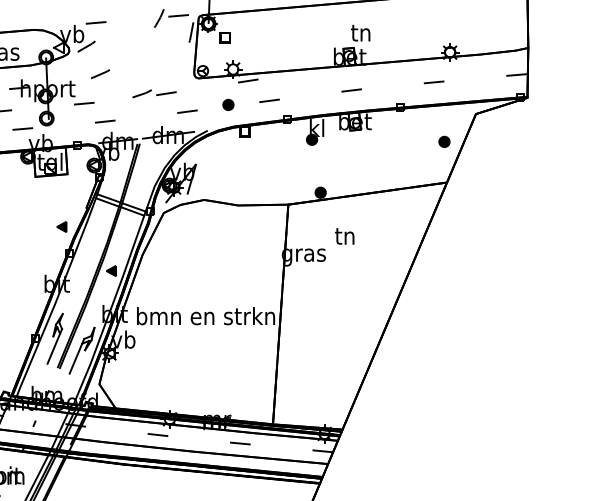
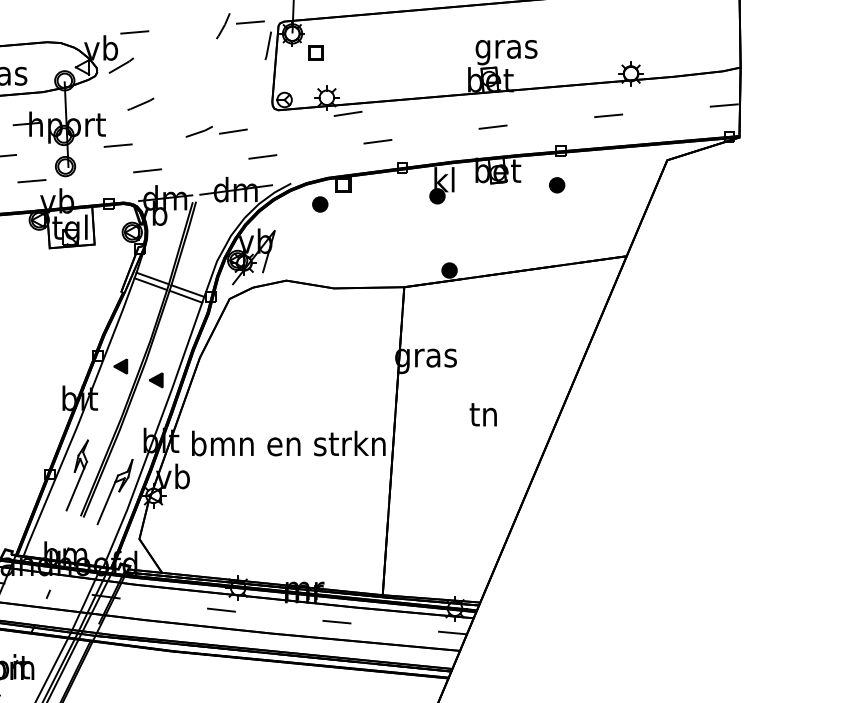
text: (361, 35) -> (506, 50), tn -> gras
part: (228, 104) -> (320, 204), moved
part: (444, 142) -> (557, 185), moved
part: (61, 226) -> (120, 366), moved
text: (344, 236) -> (482, 414), moved

